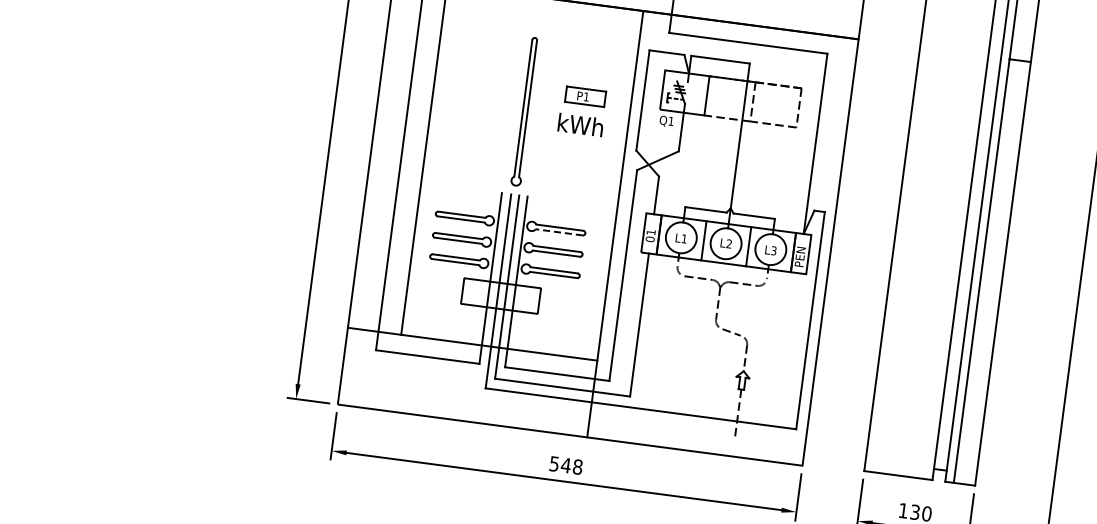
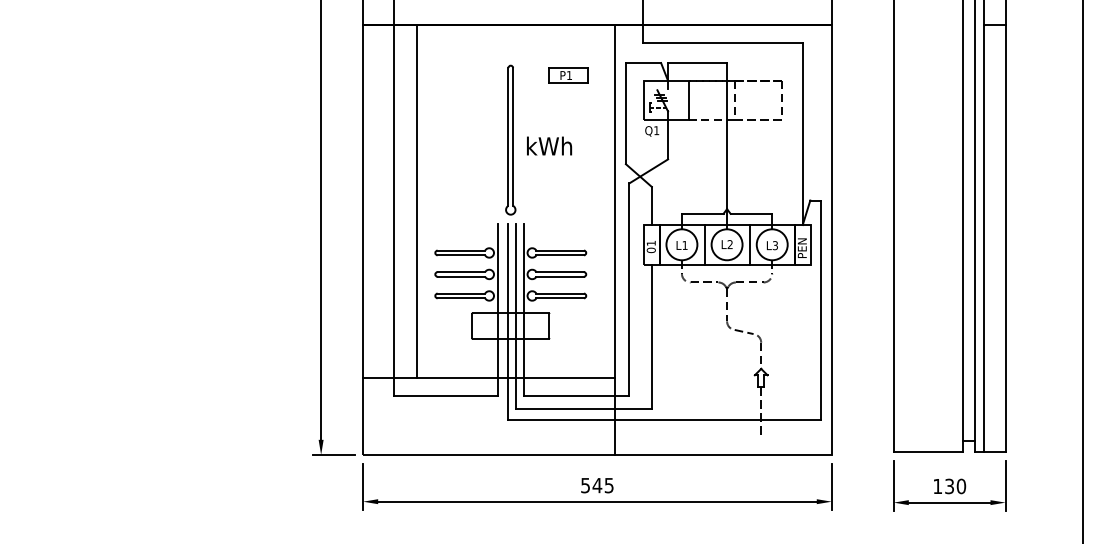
part: (585, 96) -> (568, 75), moved
text: (580, 124) -> (549, 145), moved
line: (559, 232) -> (560, 255), dashed -> solid
text: (577, 466) -> (608, 485), 548 -> 545

